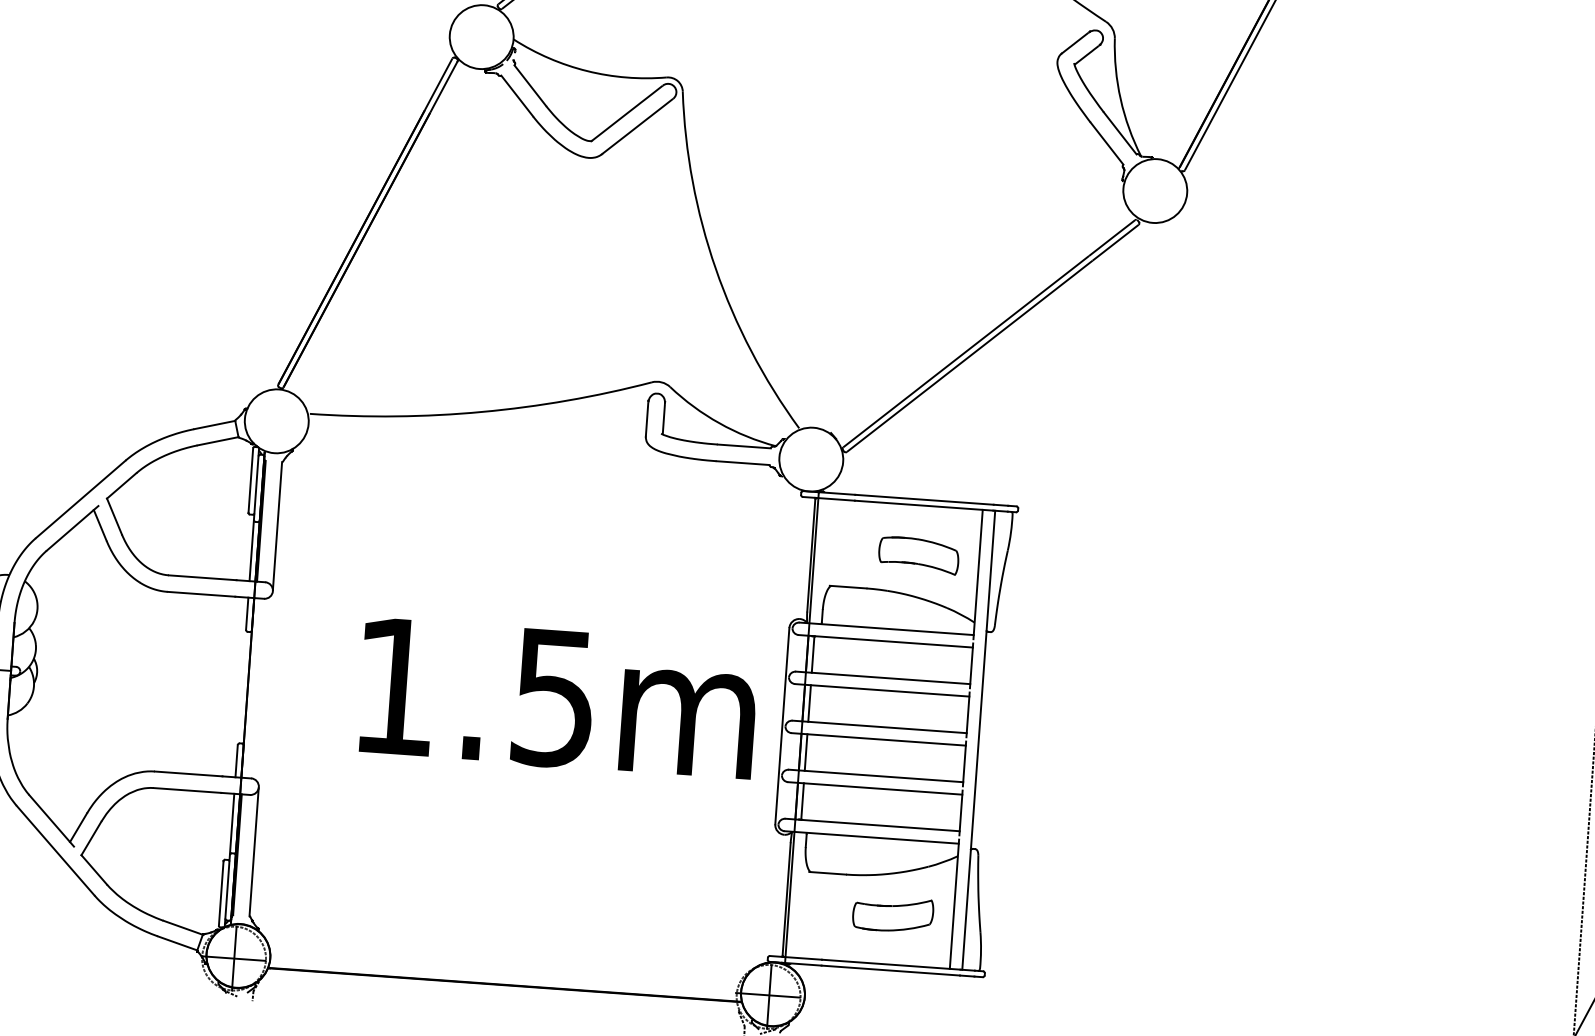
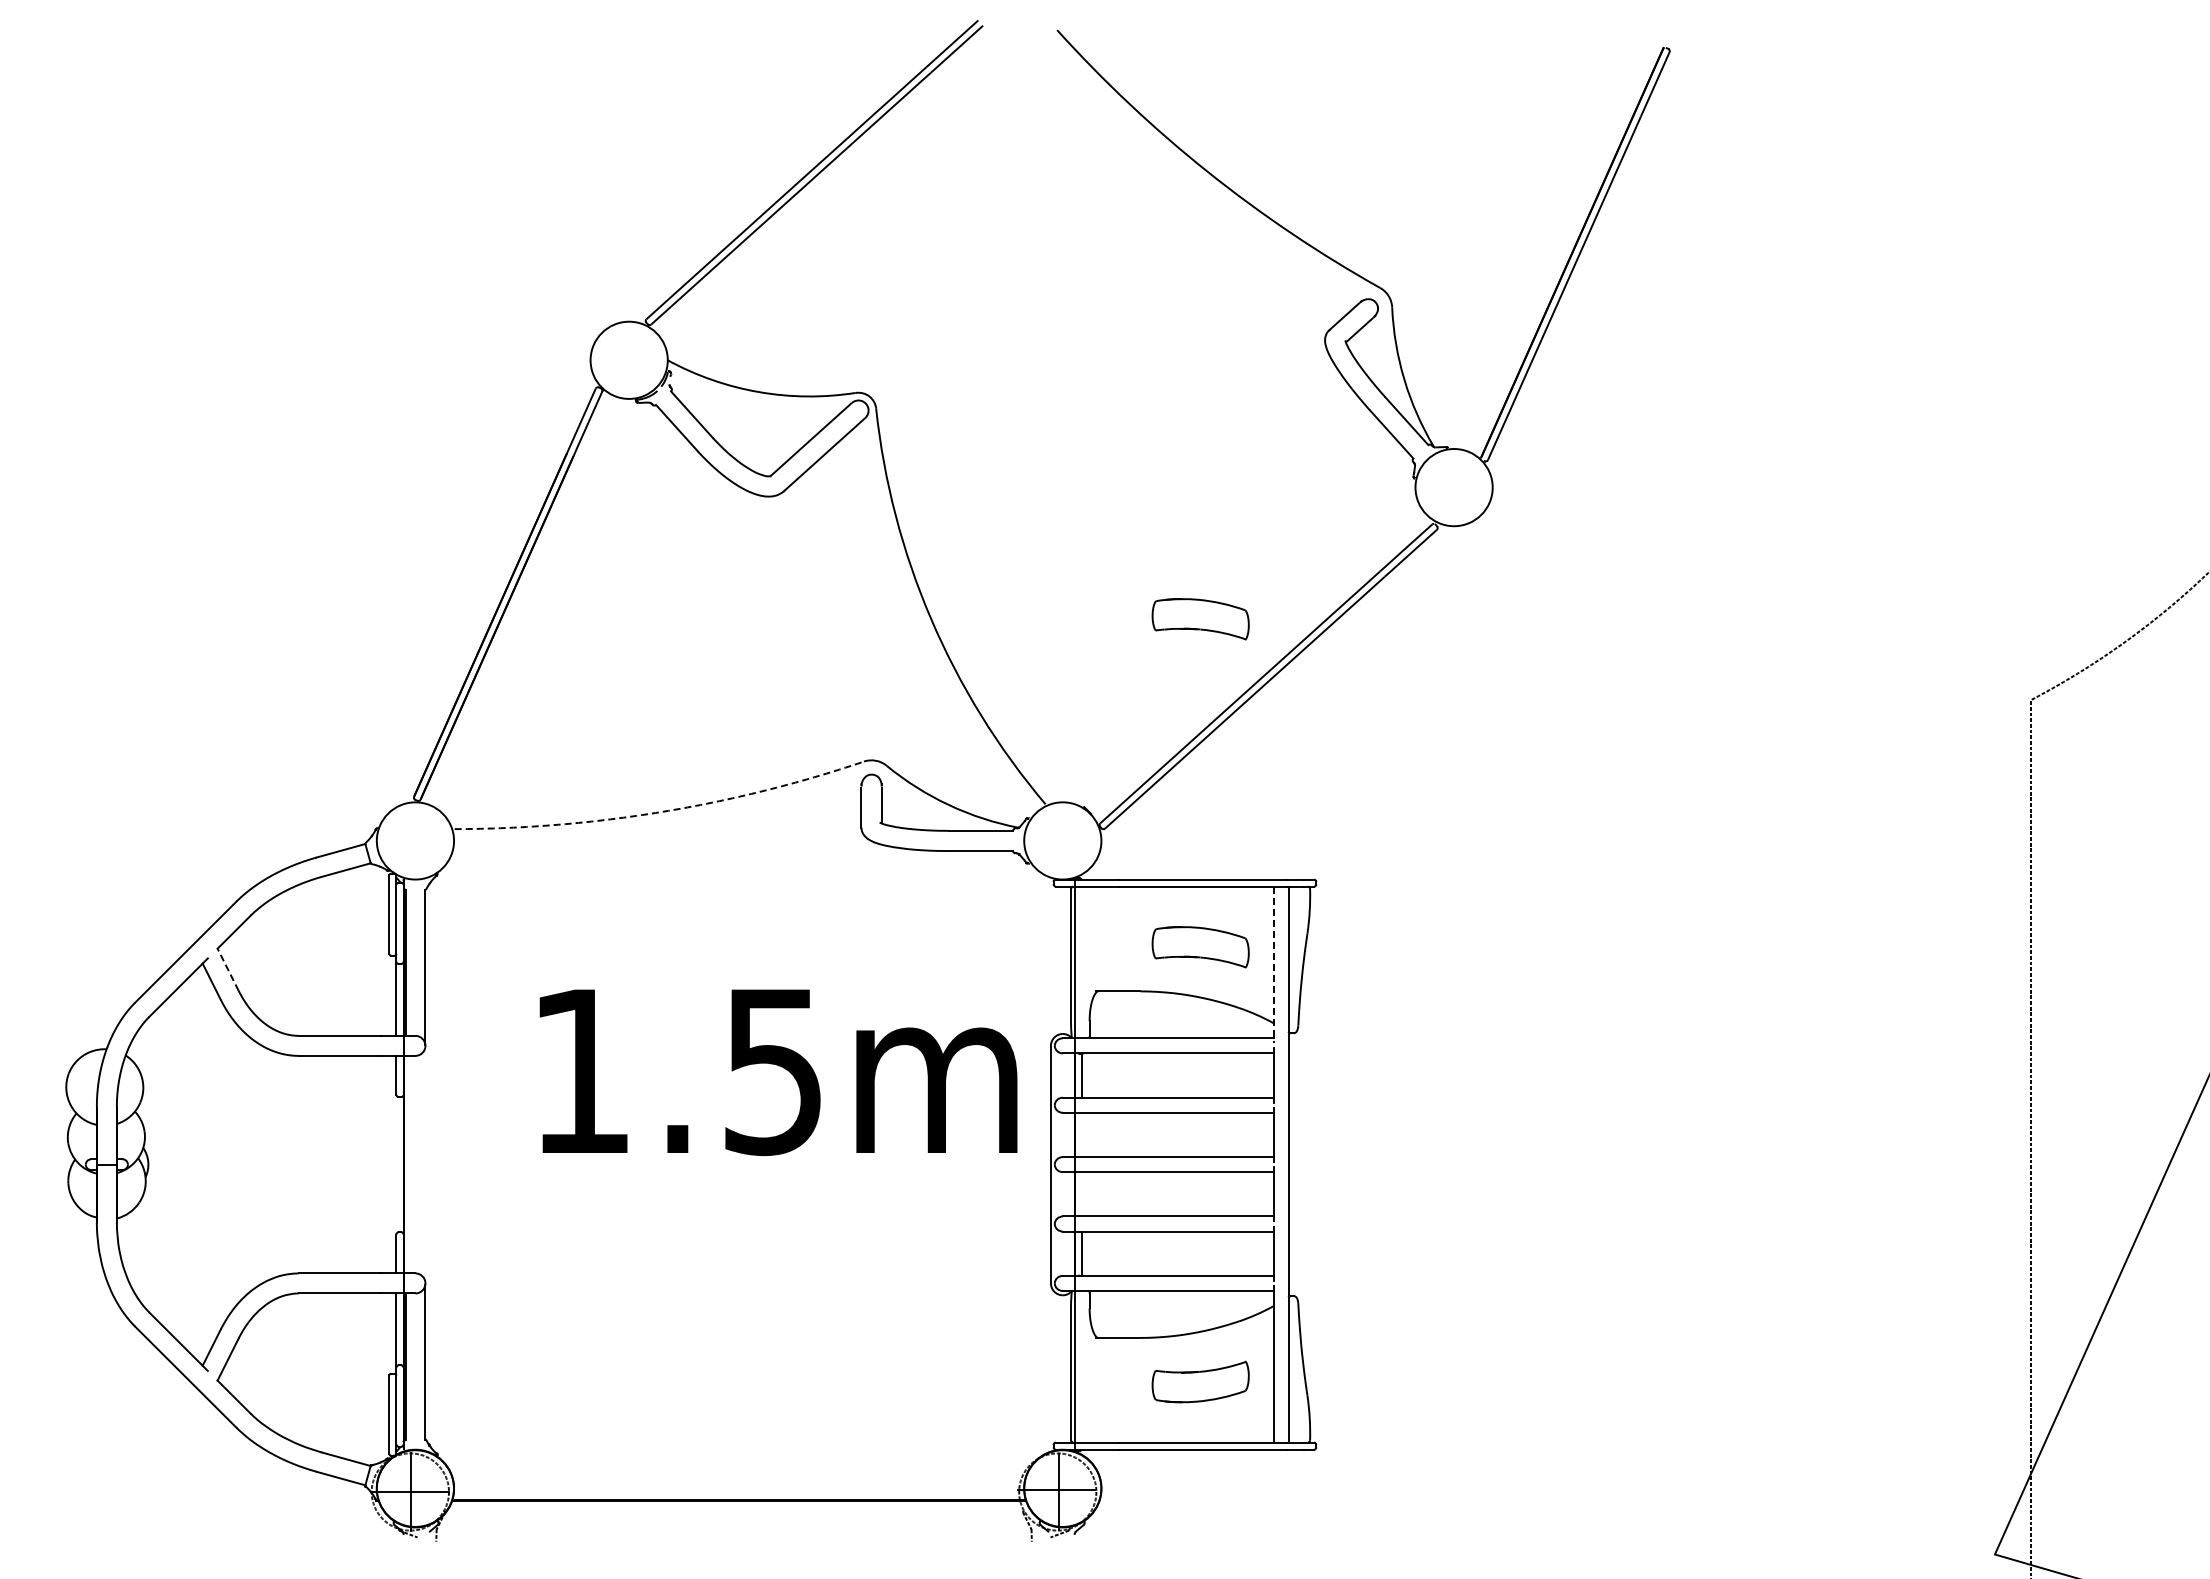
part: (938, 284) -> (1200, 619), added
arc: (482, 411) -> (662, 811), solid -> dashed
line: (114, 516) -> (228, 969), solid -> dashed
line: (977, 574) -> (1273, 965), solid -> dashed
text: (558, 699) -> (778, 1072), moved
line: (809, 703) -> (1081, 1134), removed
line: (805, 752) -> (1081, 1194), removed

